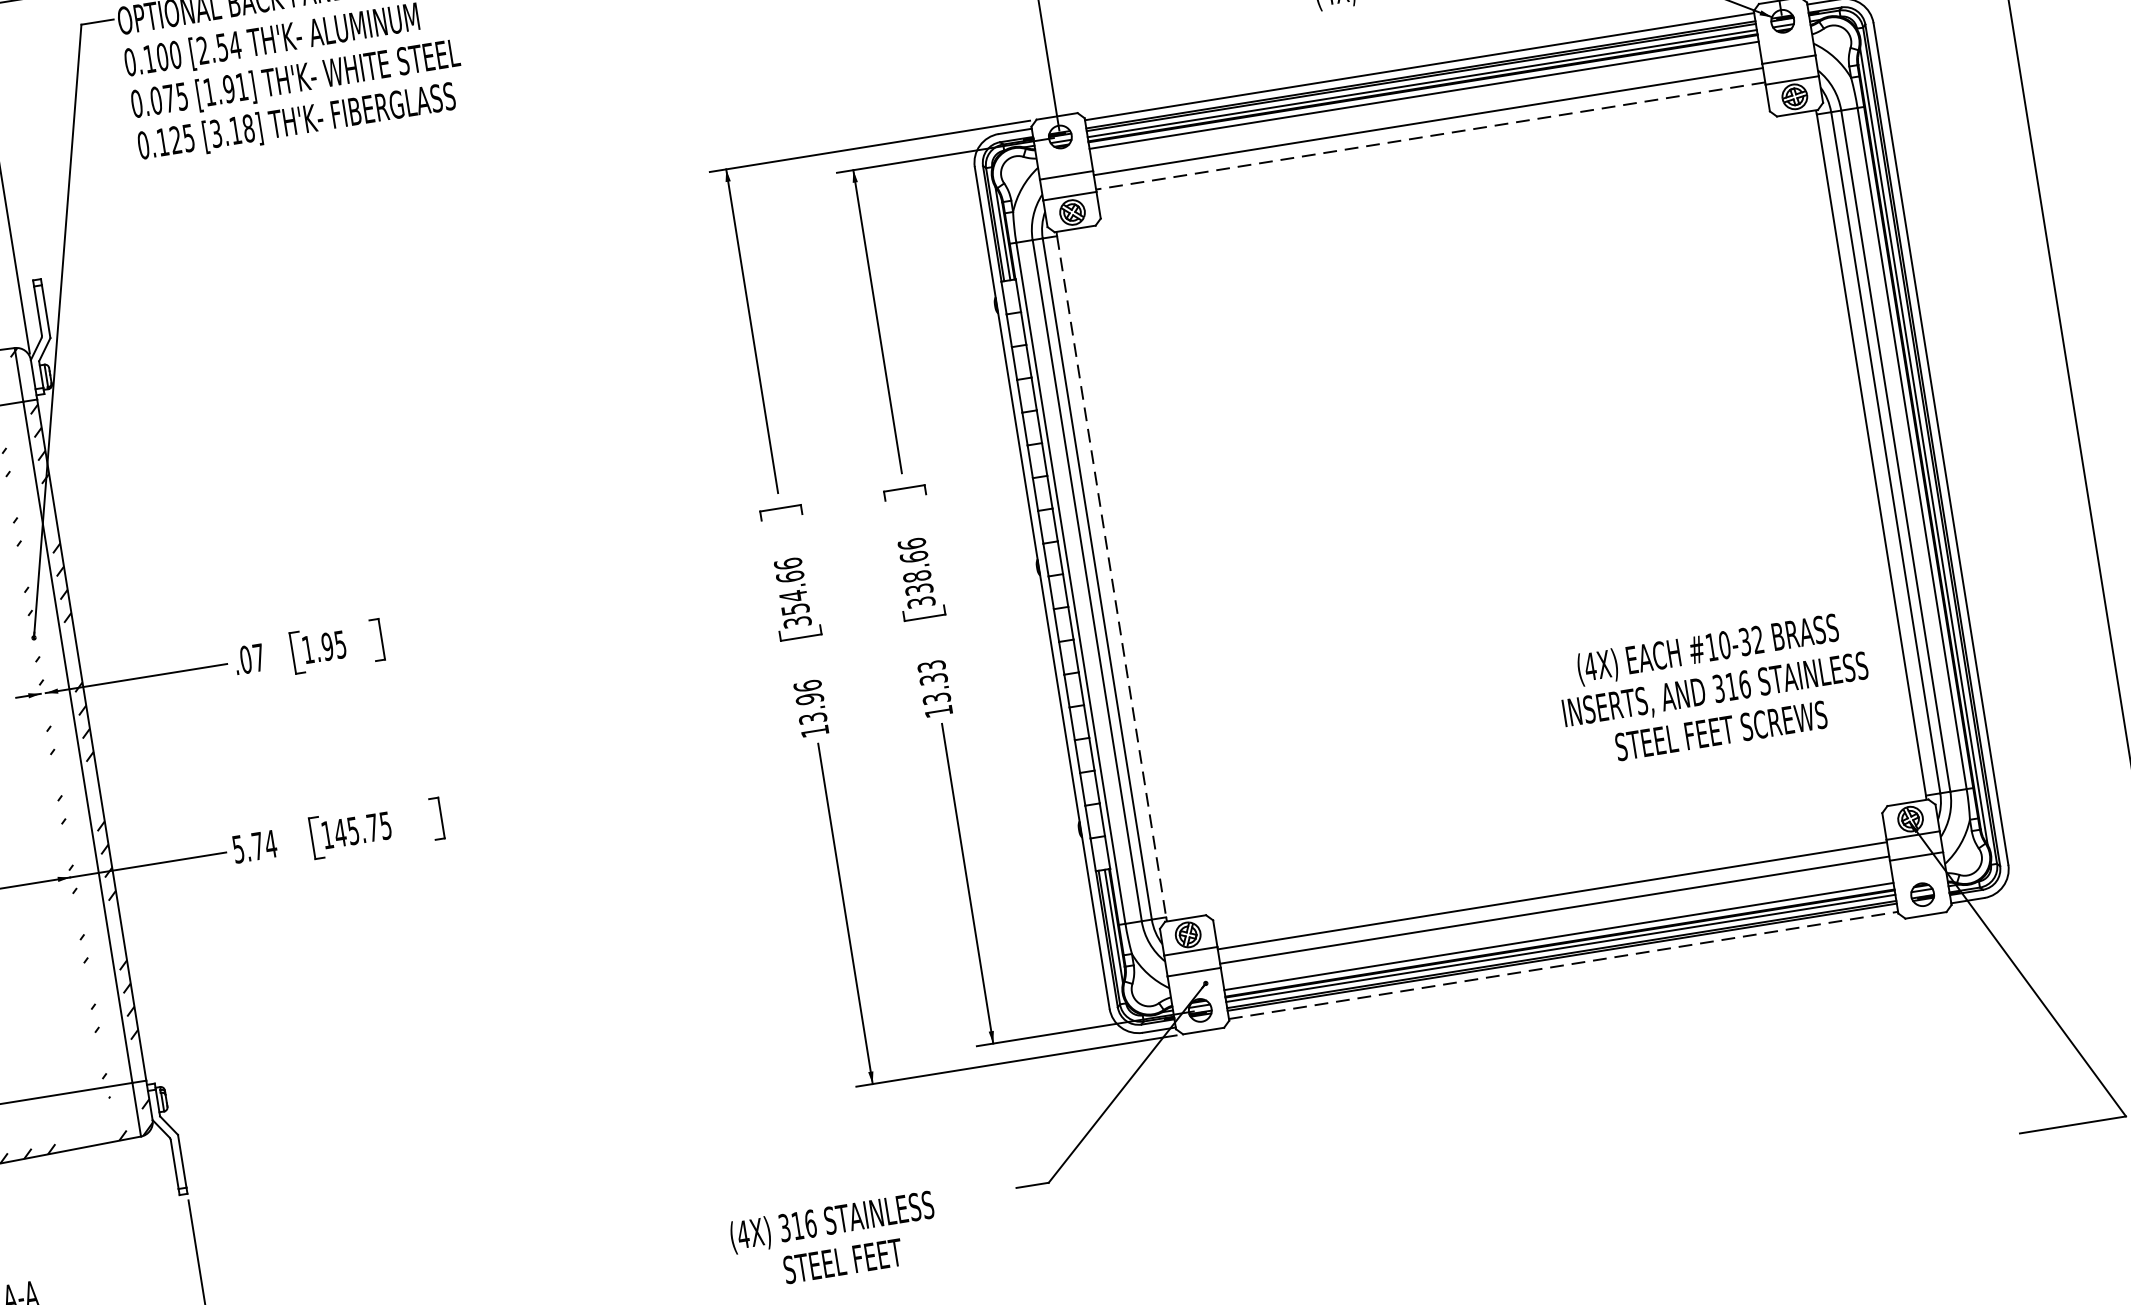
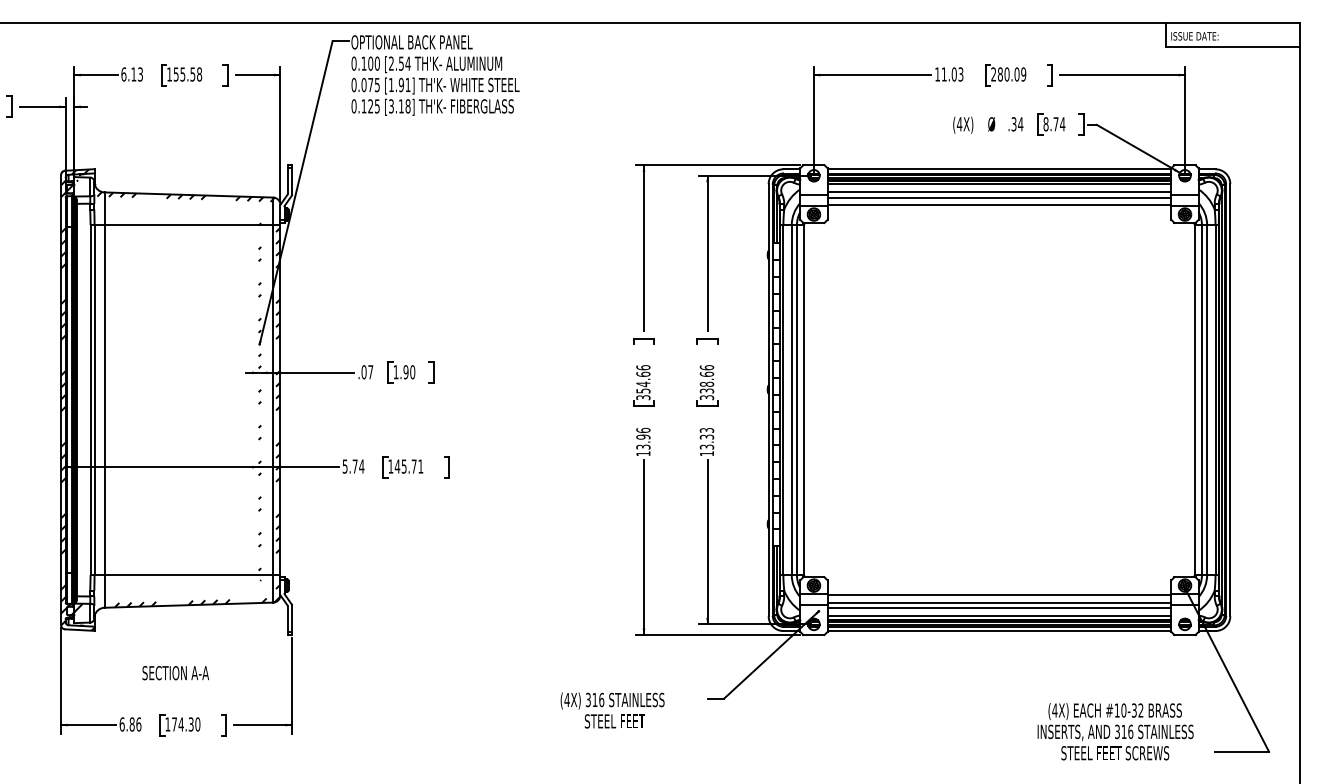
line: (1426, 111) -> (999, 192), added
line: (1430, 135) -> (999, 204), dashed -> solid
line: (1112, 577) -> (804, 400), dashed -> solid
text: (340, 645) -> (412, 372), 1.95 -> 1.90
text: (1714, 688) -> (1115, 731), moved
text: (385, 825) -> (420, 466), 145.75 -> 145.71
line: (1556, 919) -> (999, 607), added
line: (1563, 966) -> (999, 631), dashed -> solid

